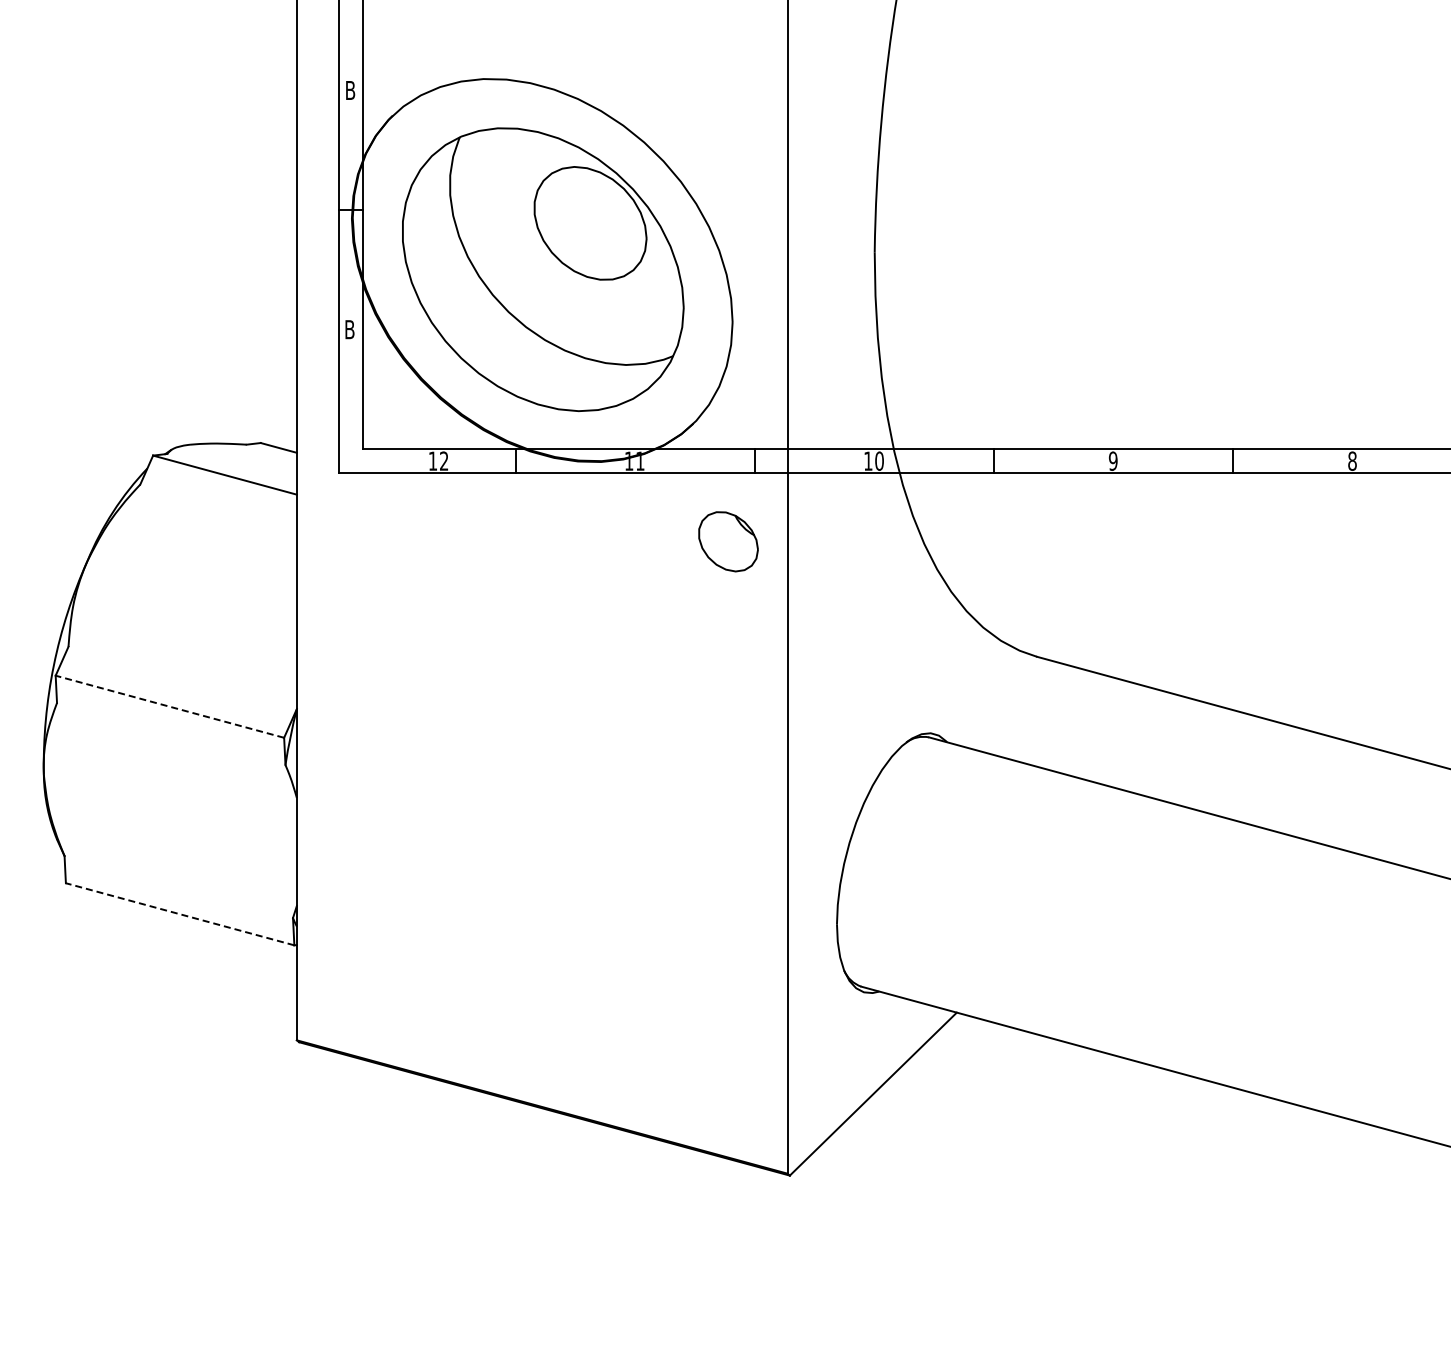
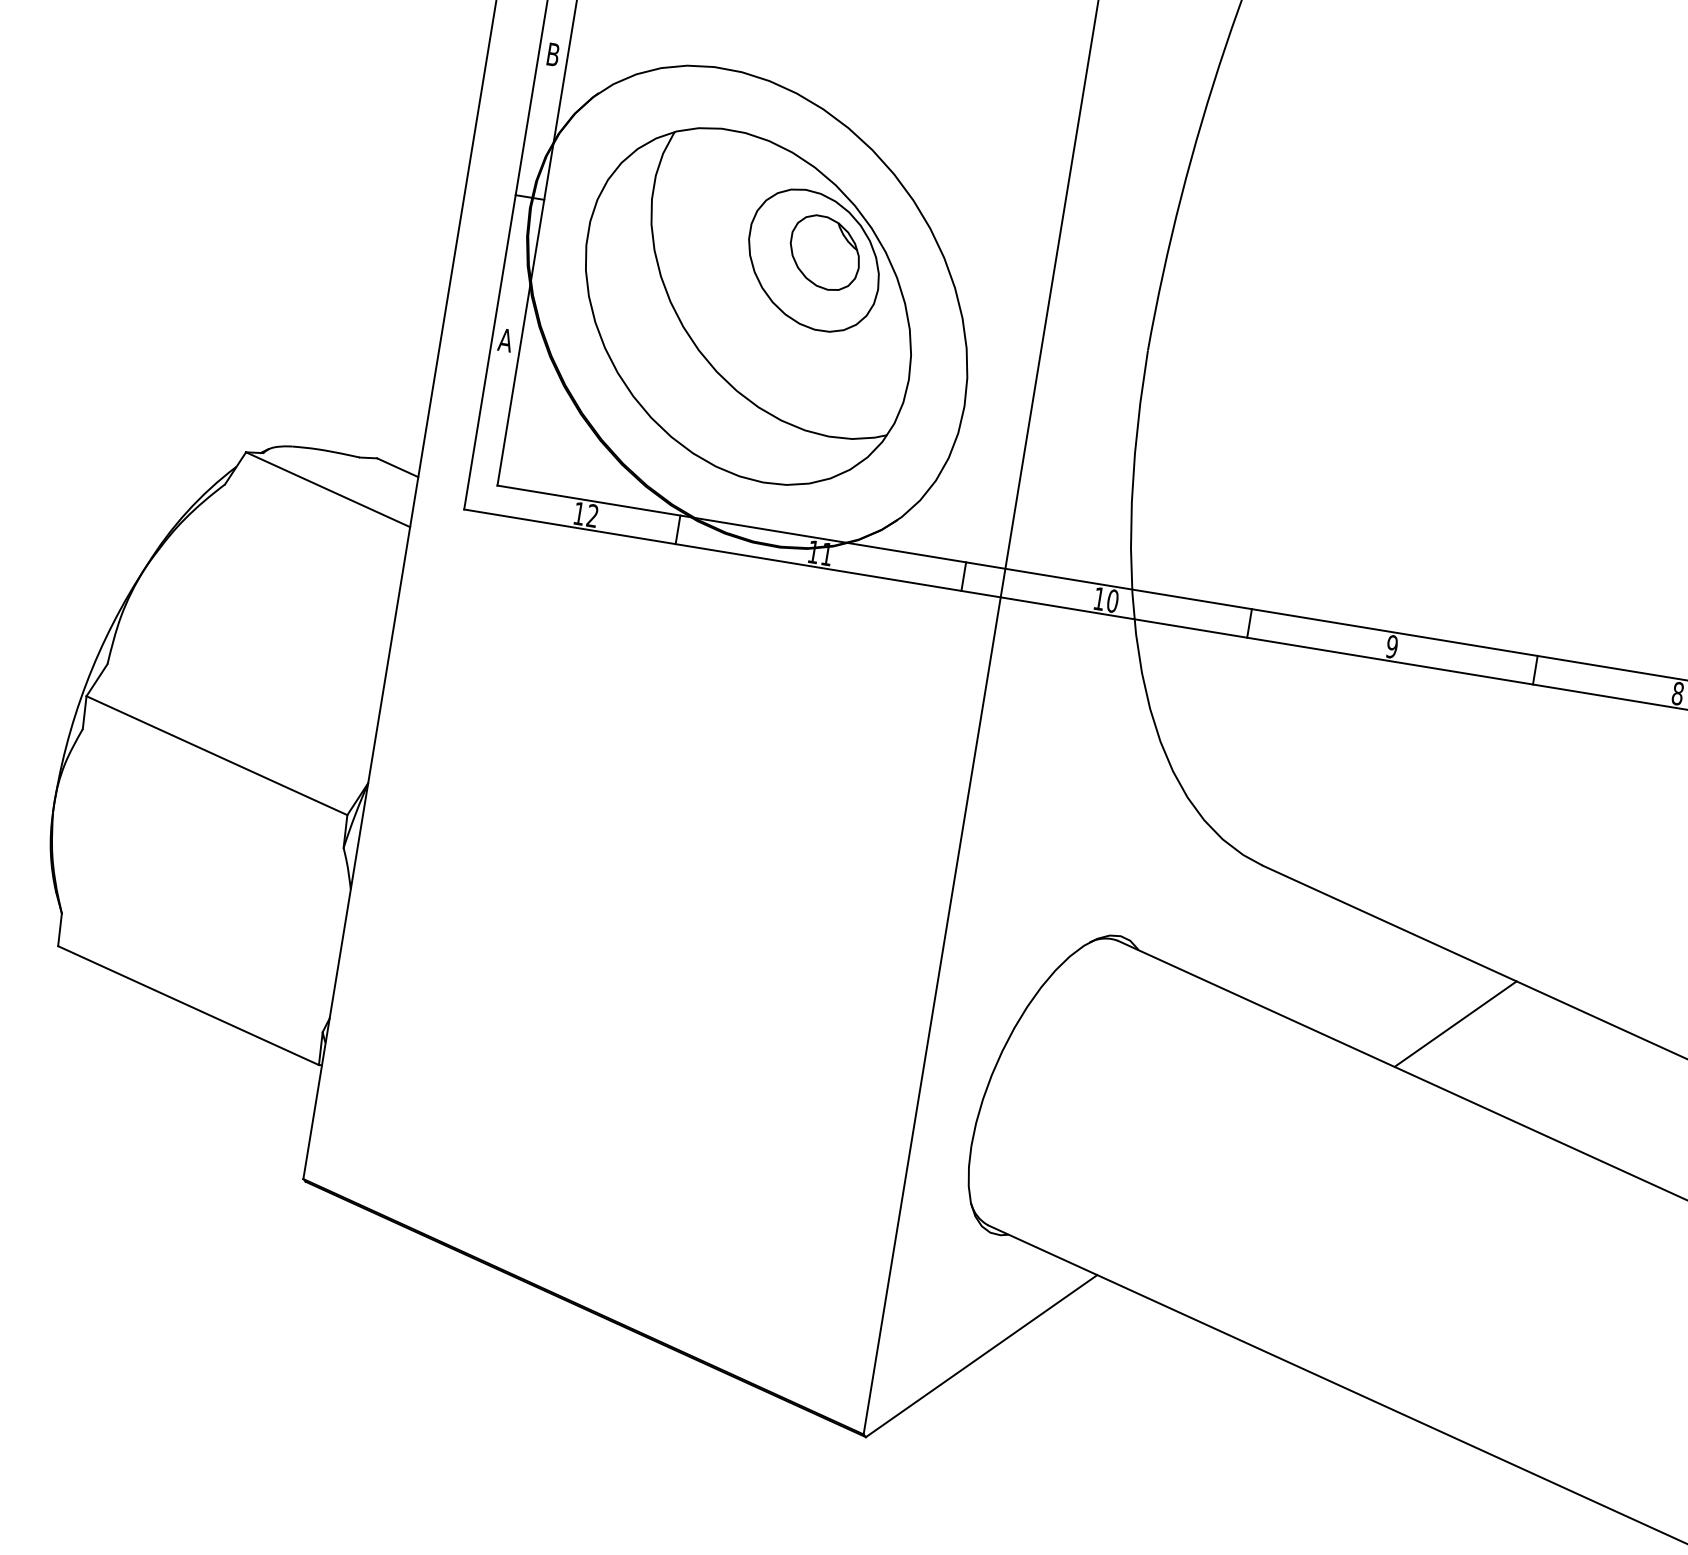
text: (349, 329) -> (505, 340), B -> A
part: (728, 541) -> (825, 252), moved
line: (169, 706) -> (216, 755), dashed -> solid
line: (1215, 760) -> (1455, 1024), added
line: (179, 914) -> (187, 1005), dashed -> solid

